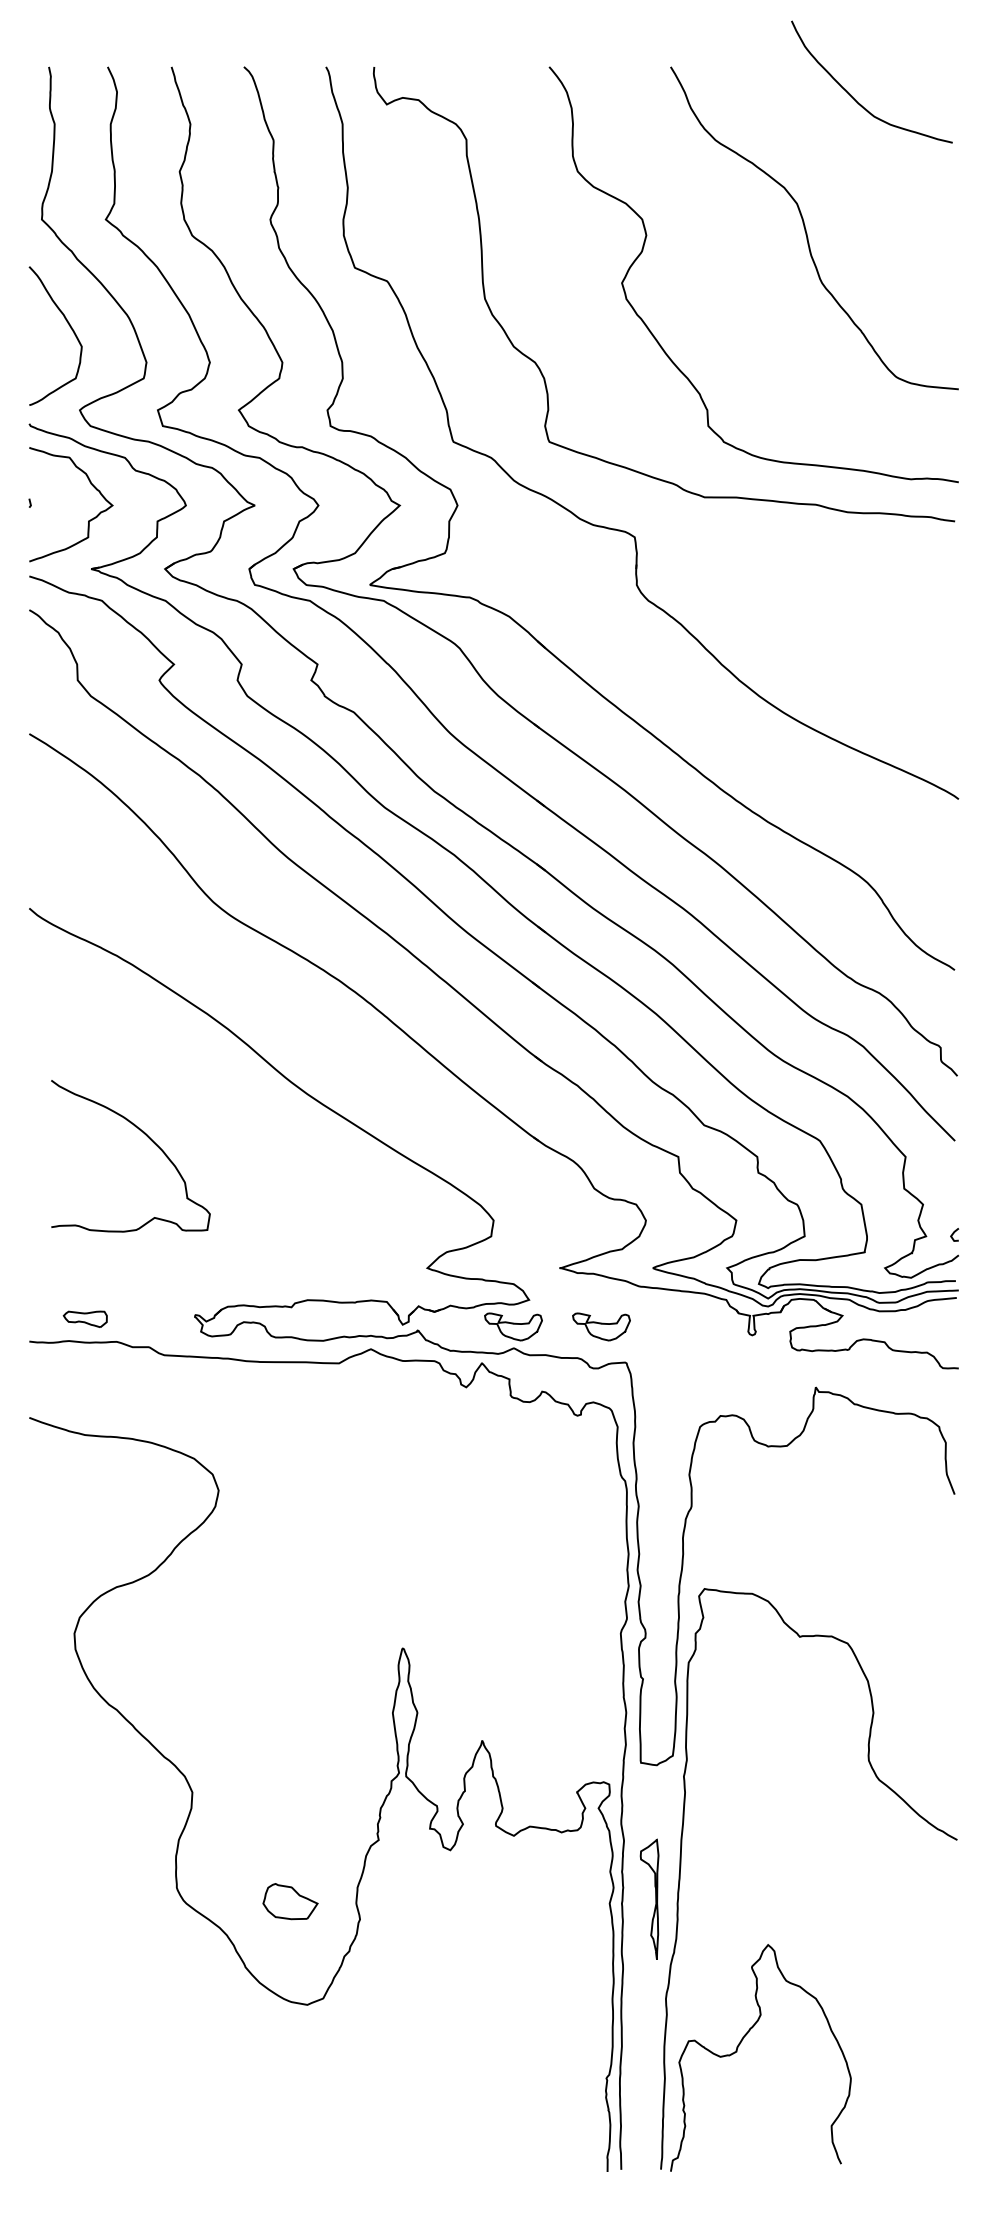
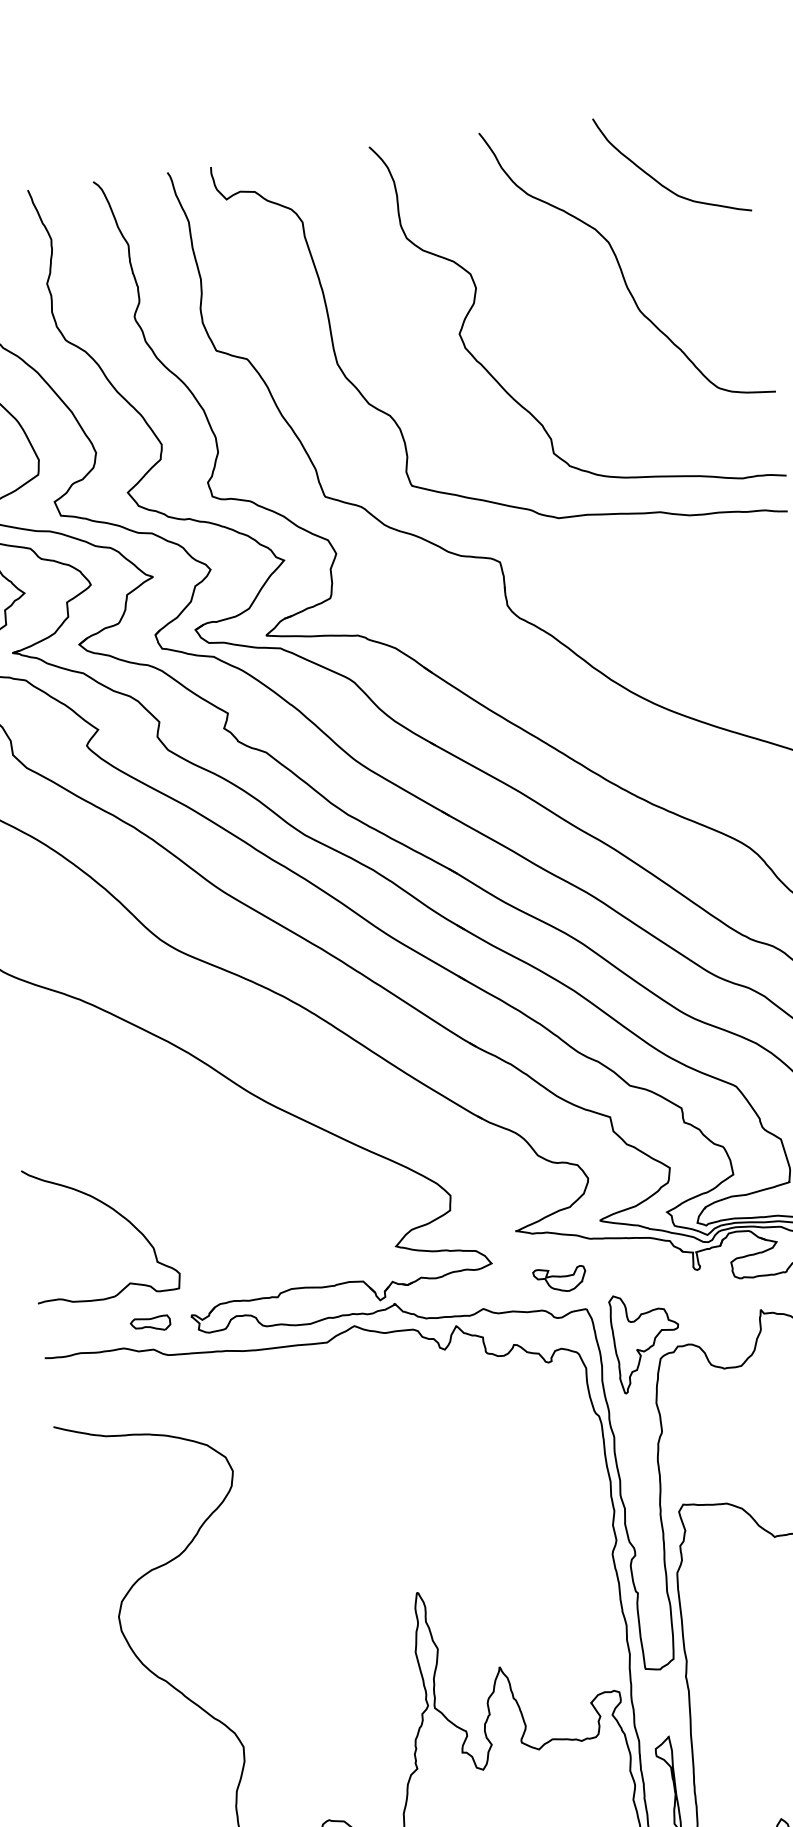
curve: (854, 98) -> (658, 181), moved
curve: (148, 1138) -> (115, 1212), moved
part: (84, 1318) -> (149, 1323), moved
part: (513, 1326) -> (480, 1289), removed
part: (687, 1405) -> (646, 1340), added

